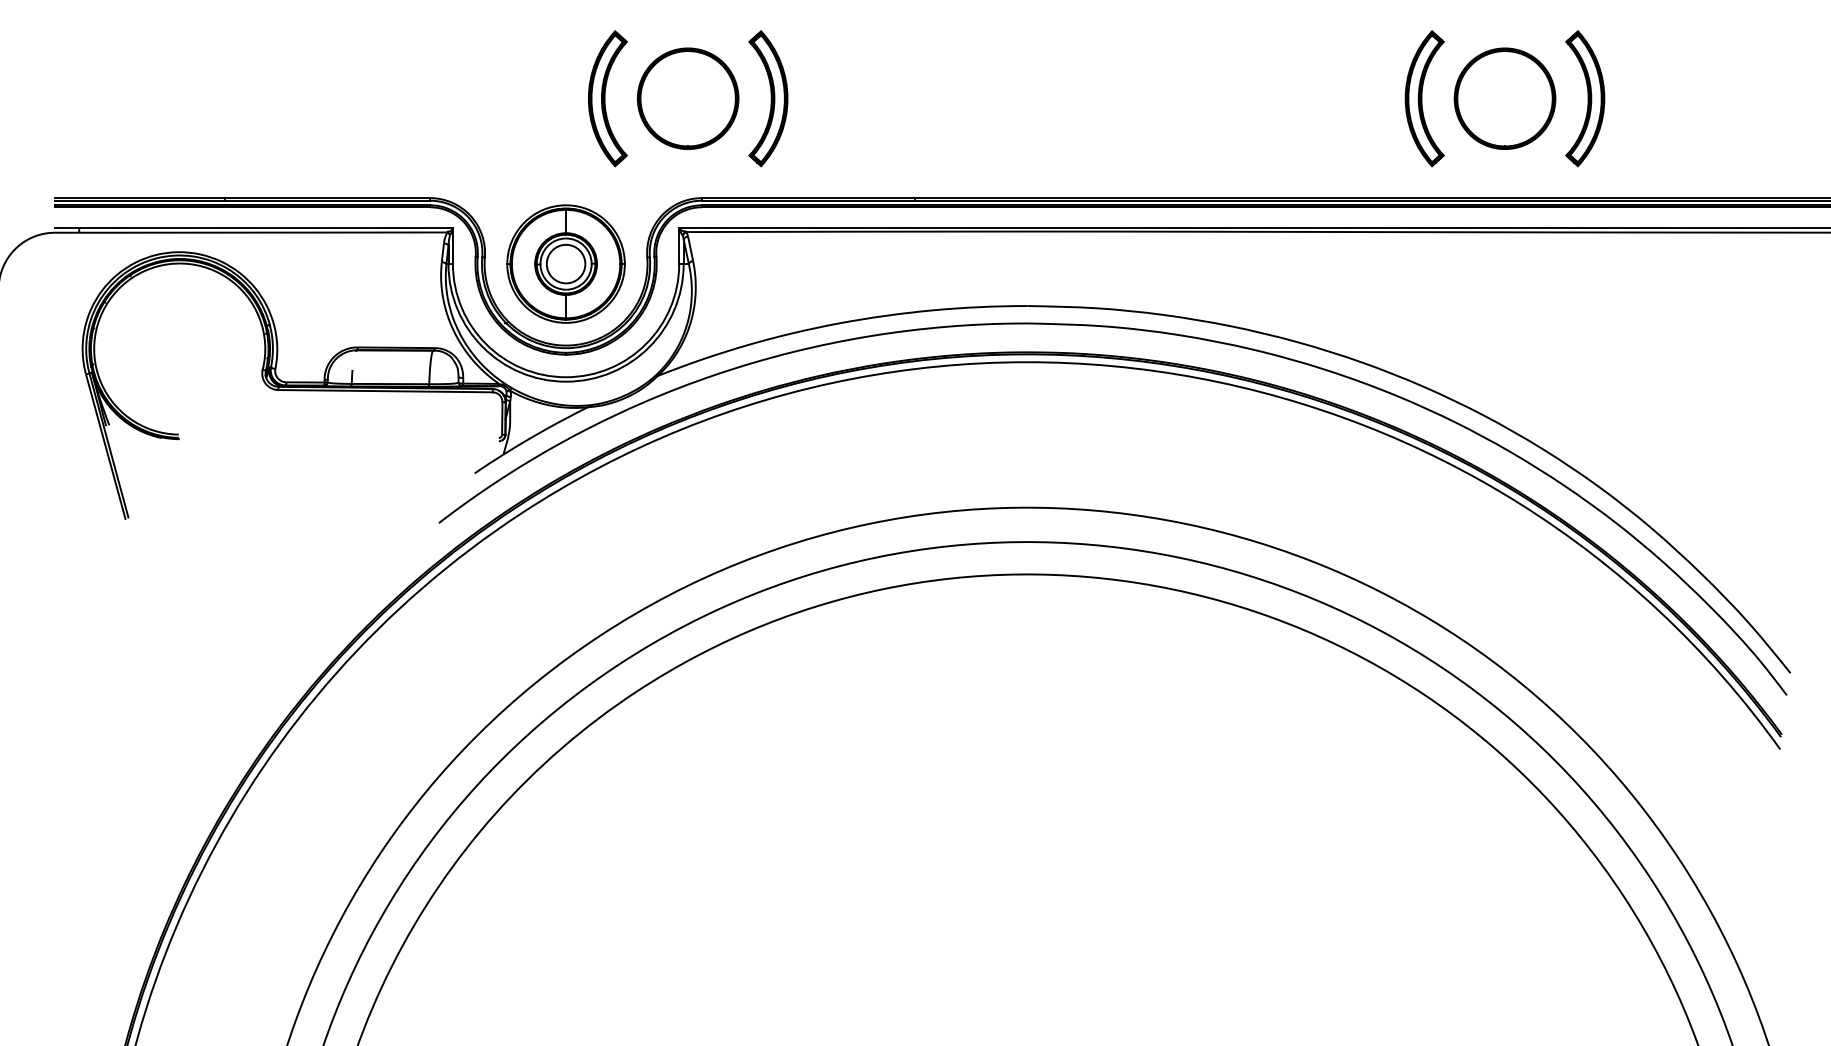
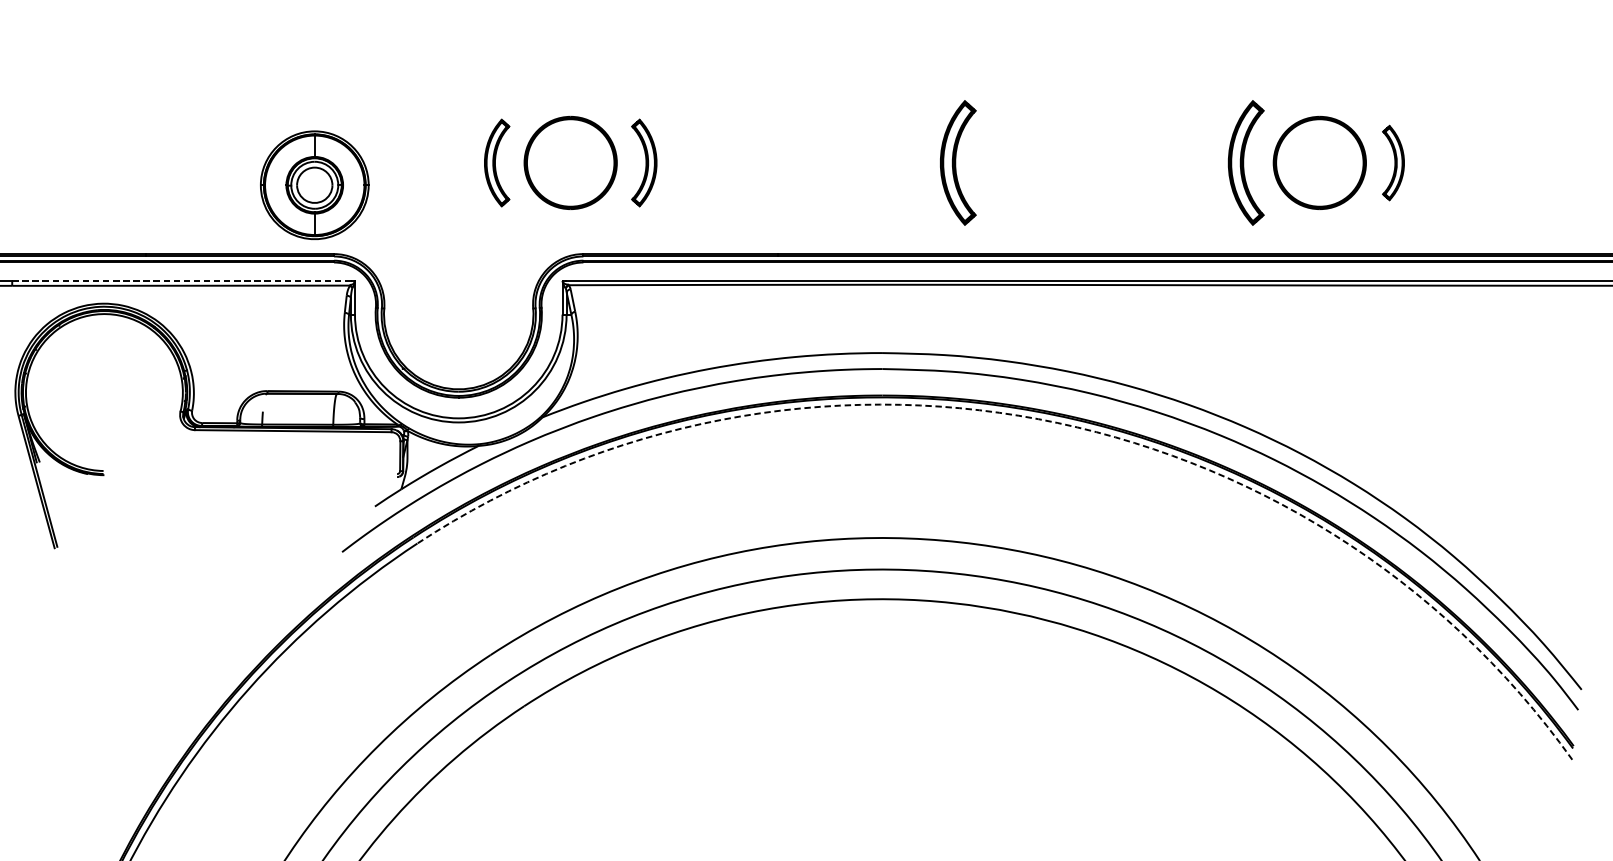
part: (607, 98) -> (496, 162), size x0.7
part: (768, 98) -> (644, 162), size x0.7
part: (1110, 98) -> (958, 162), added
part: (1585, 98) -> (1393, 162), size x0.6
line: (264, 227) -> (182, 281), solid -> dashed
part: (565, 263) -> (314, 184), moved
arc: (1198, 378) -> (1038, 419), solid -> dashed

